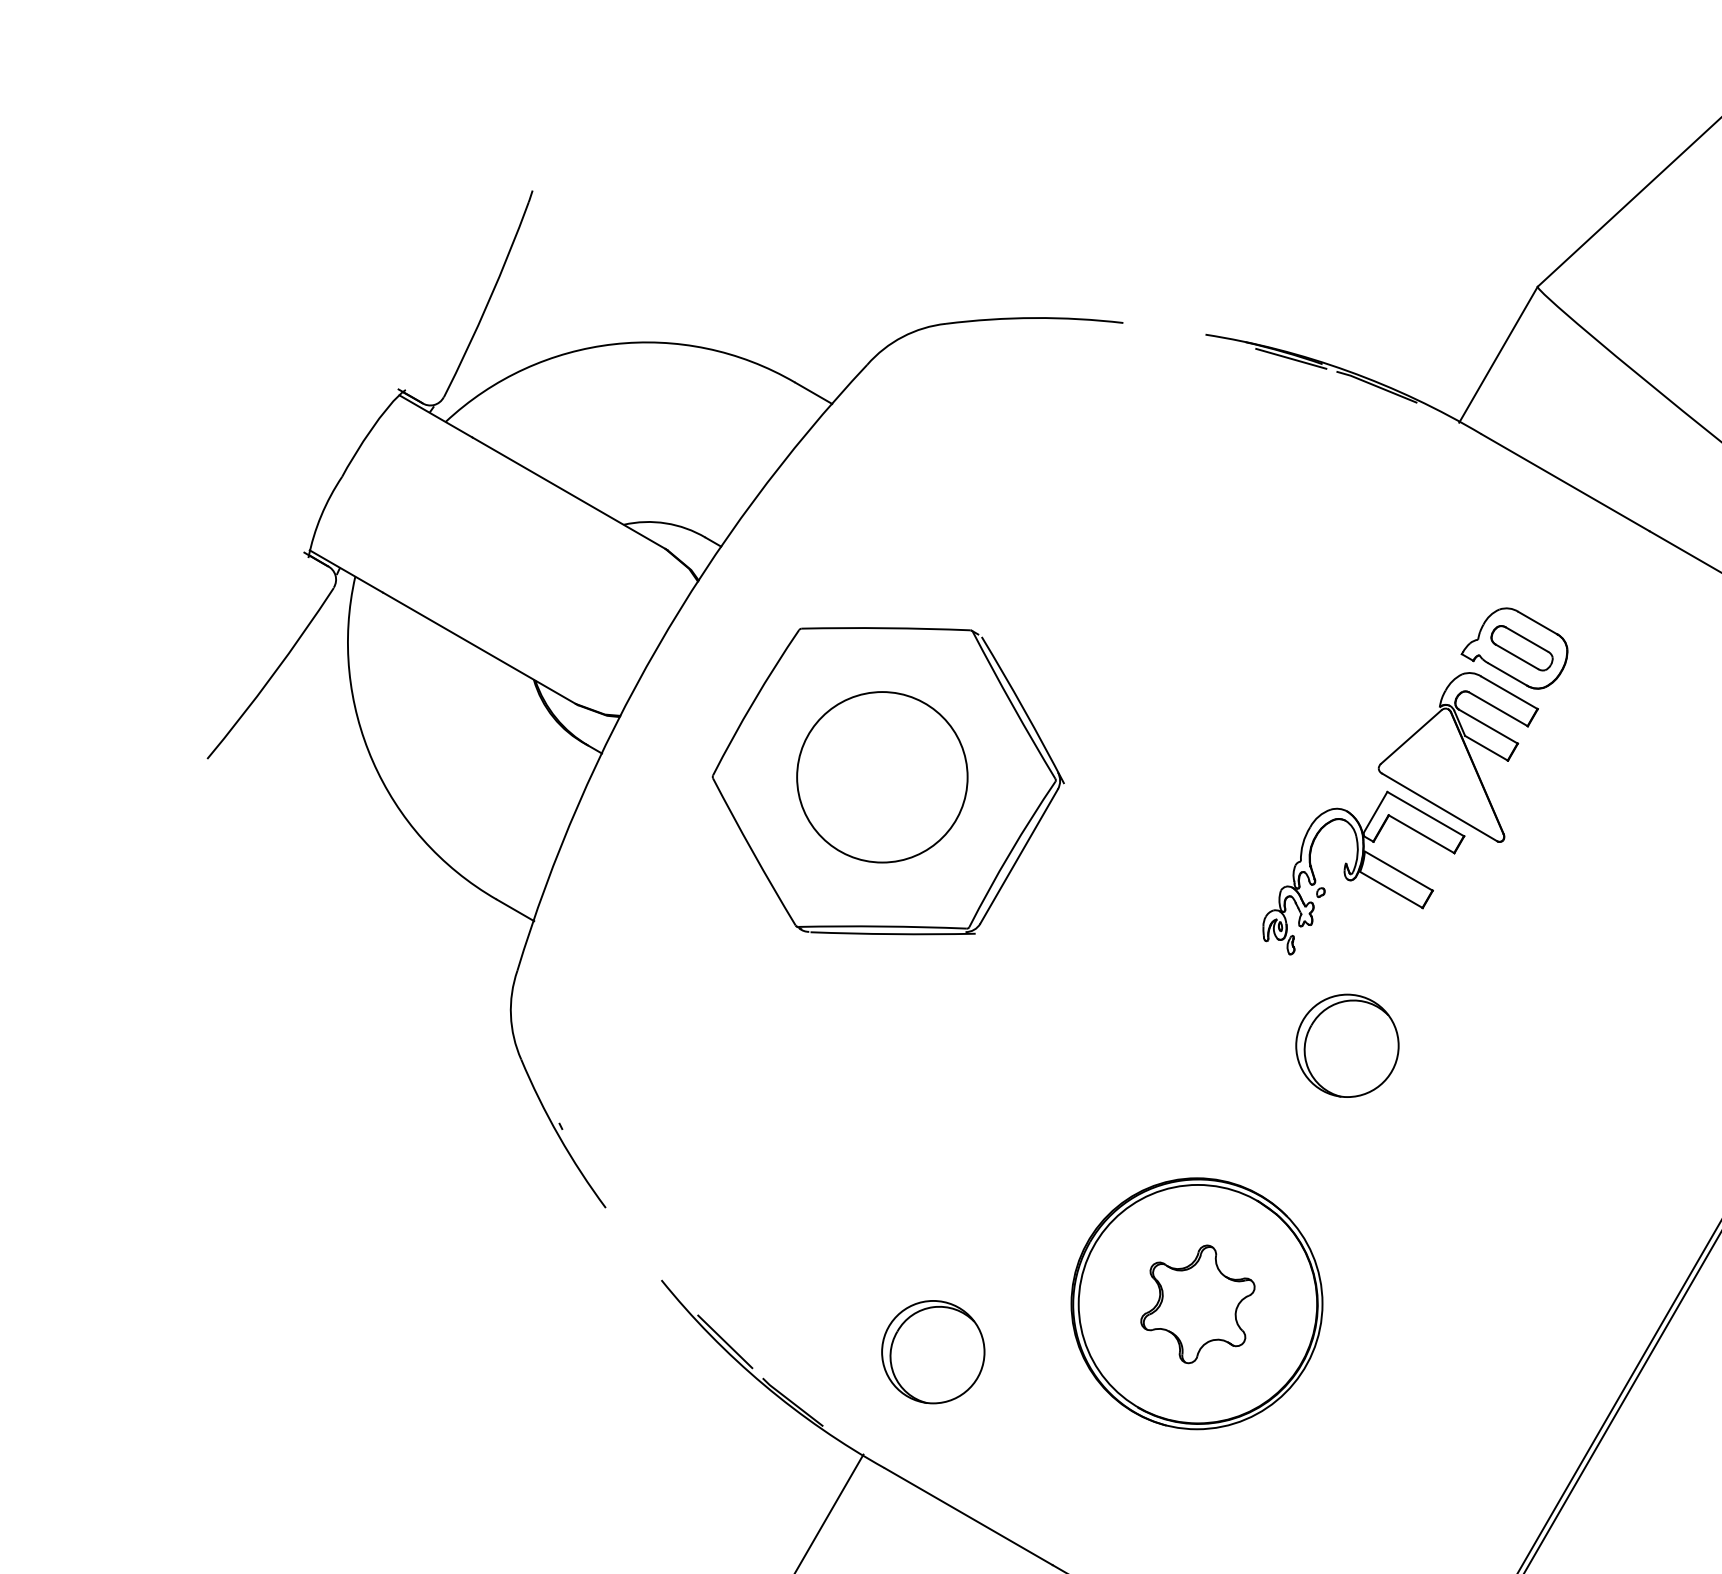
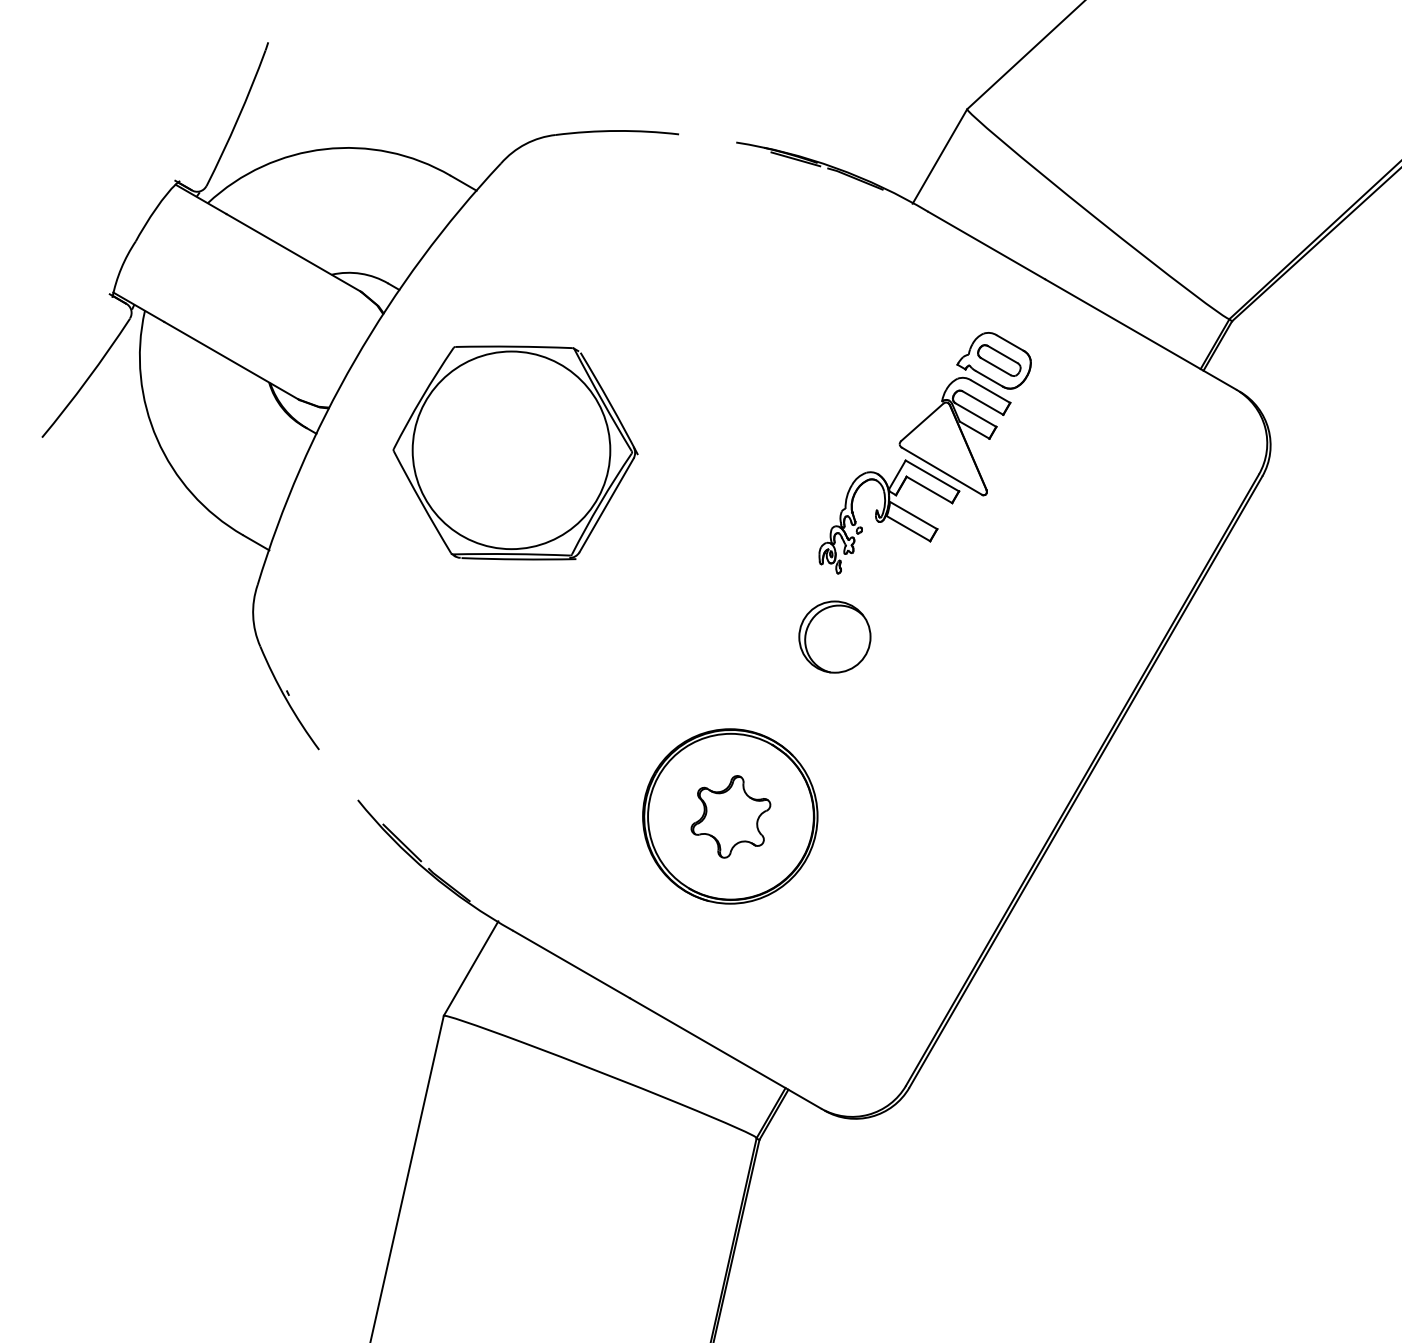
circle: (882, 777) -> (511, 450), size x1.67
part: (1414, 781) -> (924, 453), moved
part: (932, 1351) -> (546, 849), removed

